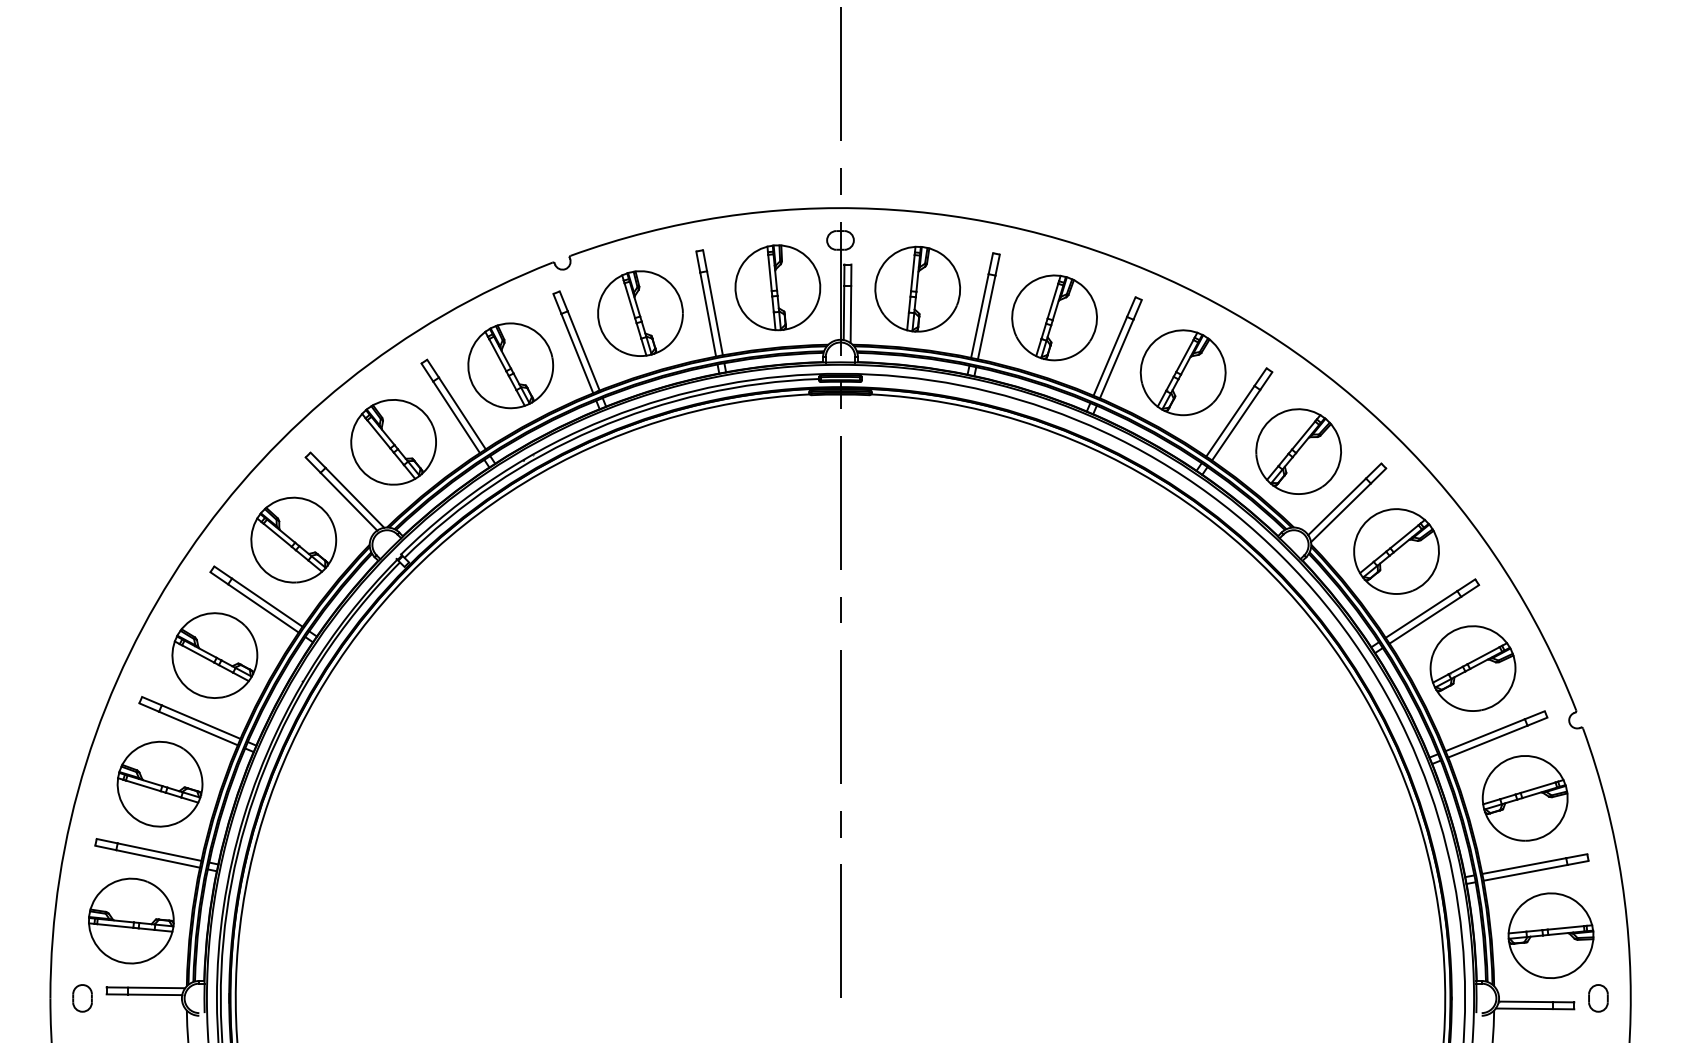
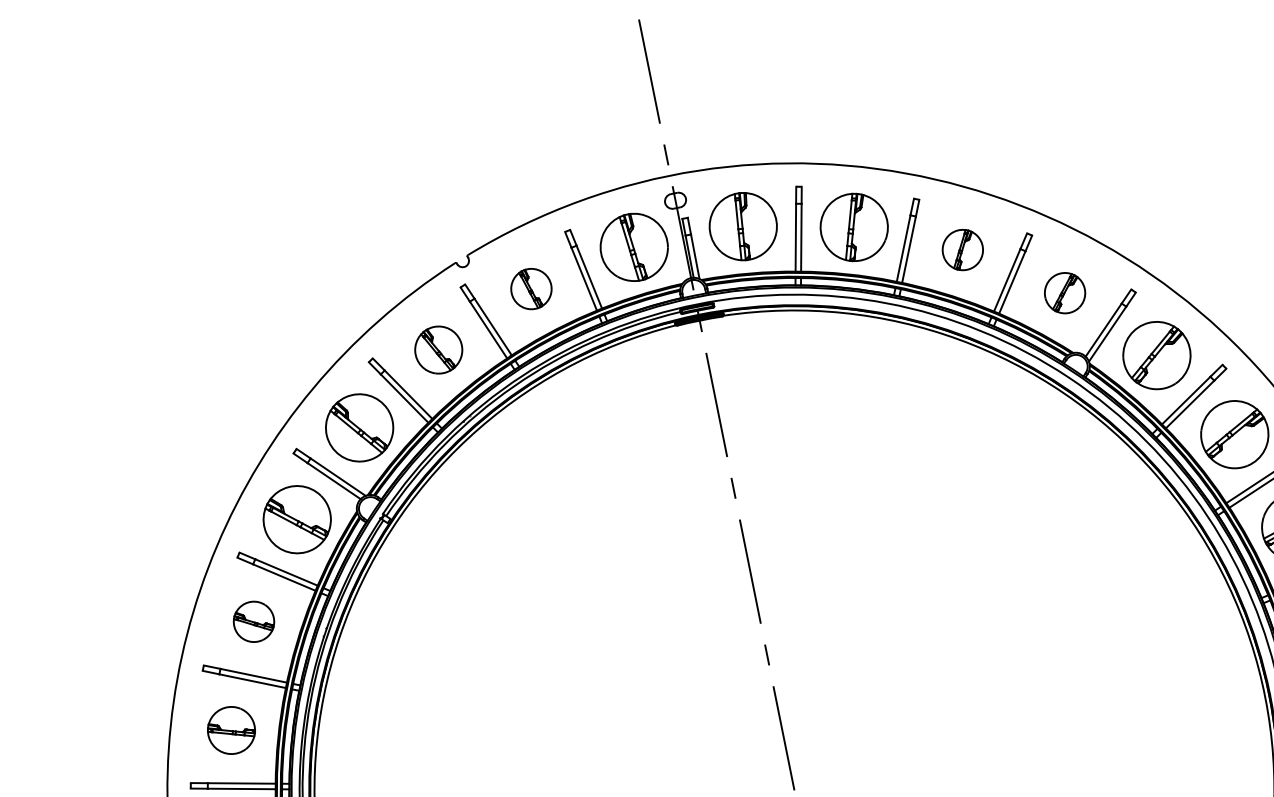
part: (640, 313) -> (531, 288), size x0.6
part: (510, 365) -> (438, 349), size x0.7
part: (1182, 372) -> (962, 249), size x0.6
part: (1298, 451) -> (1064, 293), size x0.6
part: (214, 655) -> (253, 621), size x0.6
part: (159, 783) -> (230, 730), size x0.7

